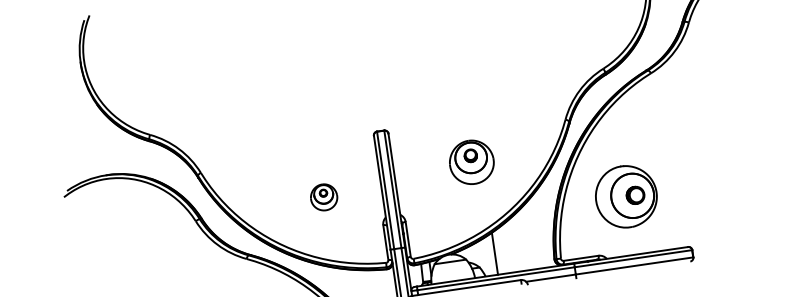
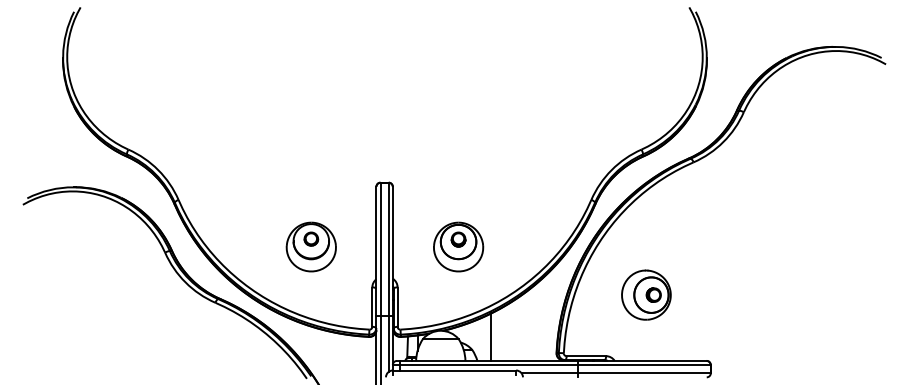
part: (471, 161) -> (458, 246), moved
part: (626, 196) -> (646, 294), size x0.71
part: (323, 197) -> (310, 246), size x1.67

